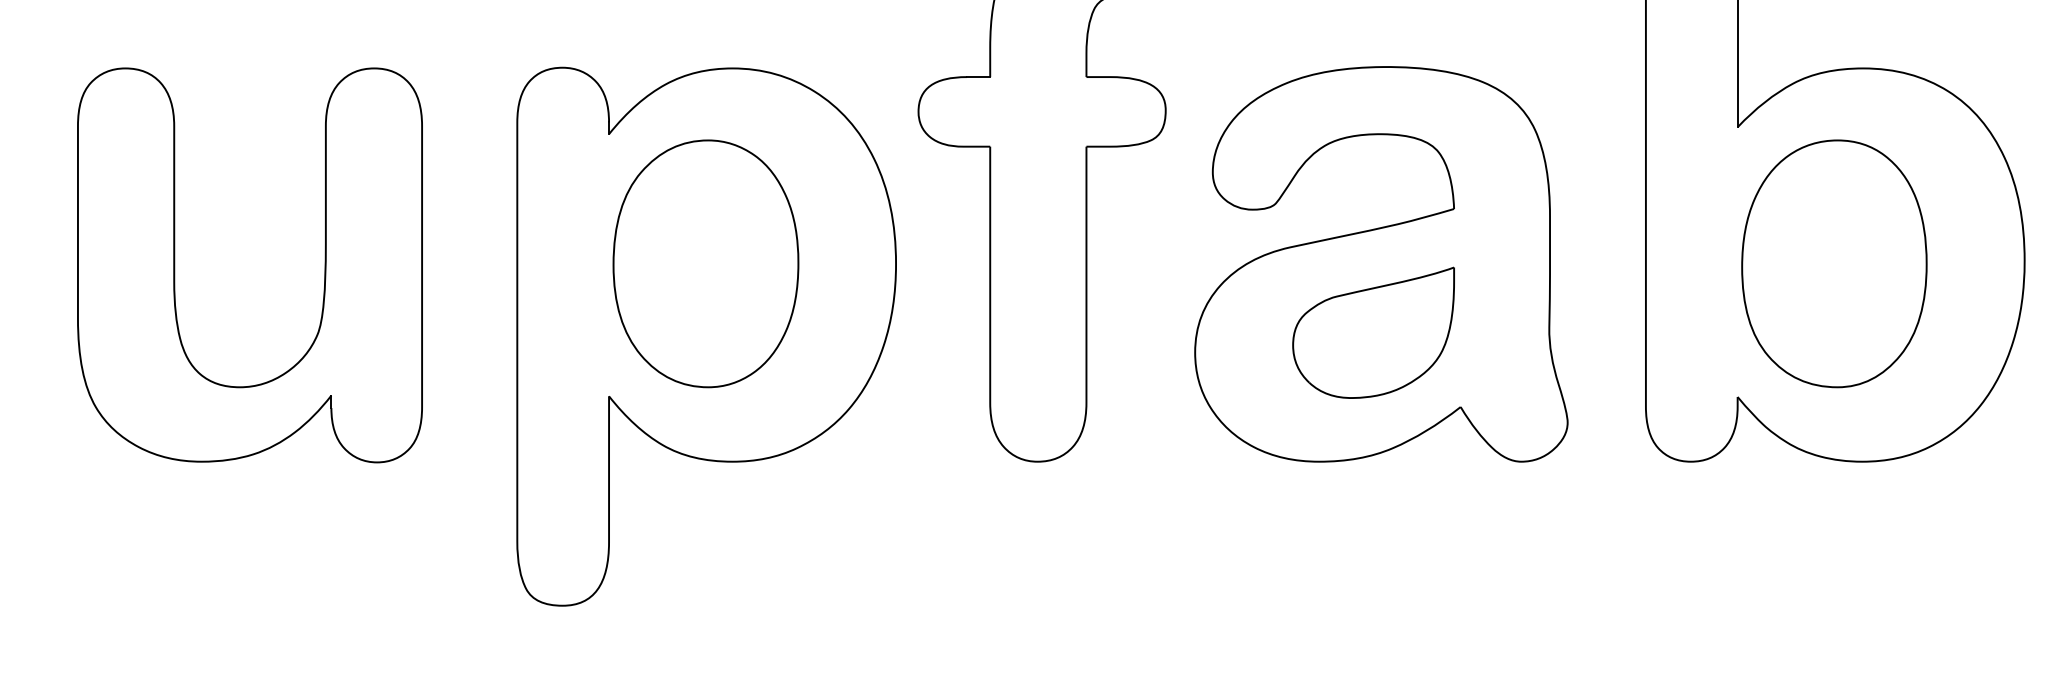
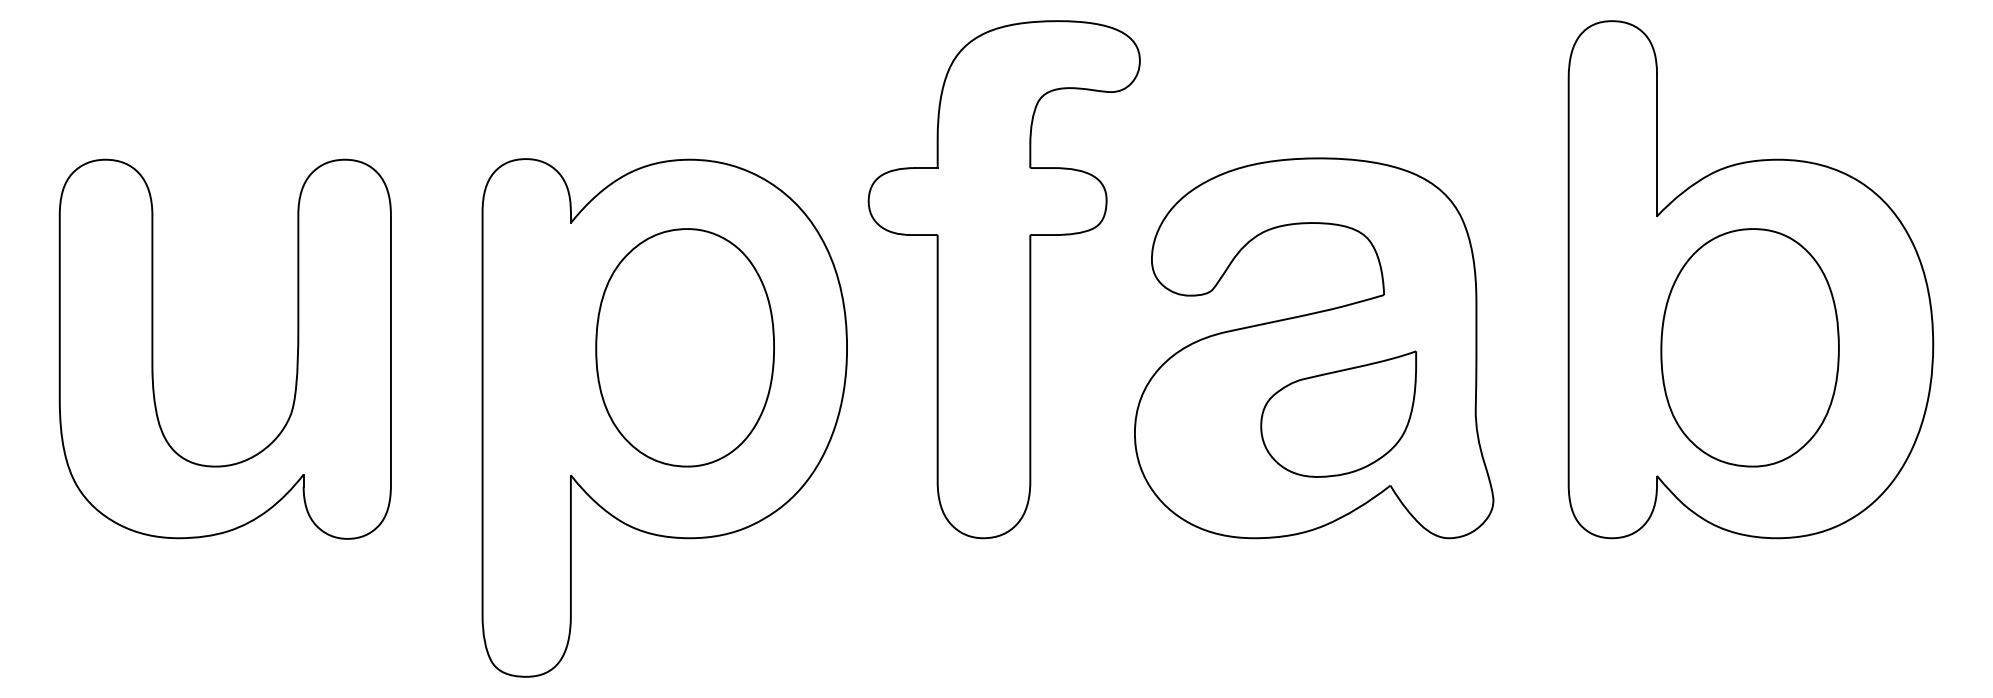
part: (705, 263) -> (684, 347), moved
part: (1373, 332) -> (1338, 413), moved

